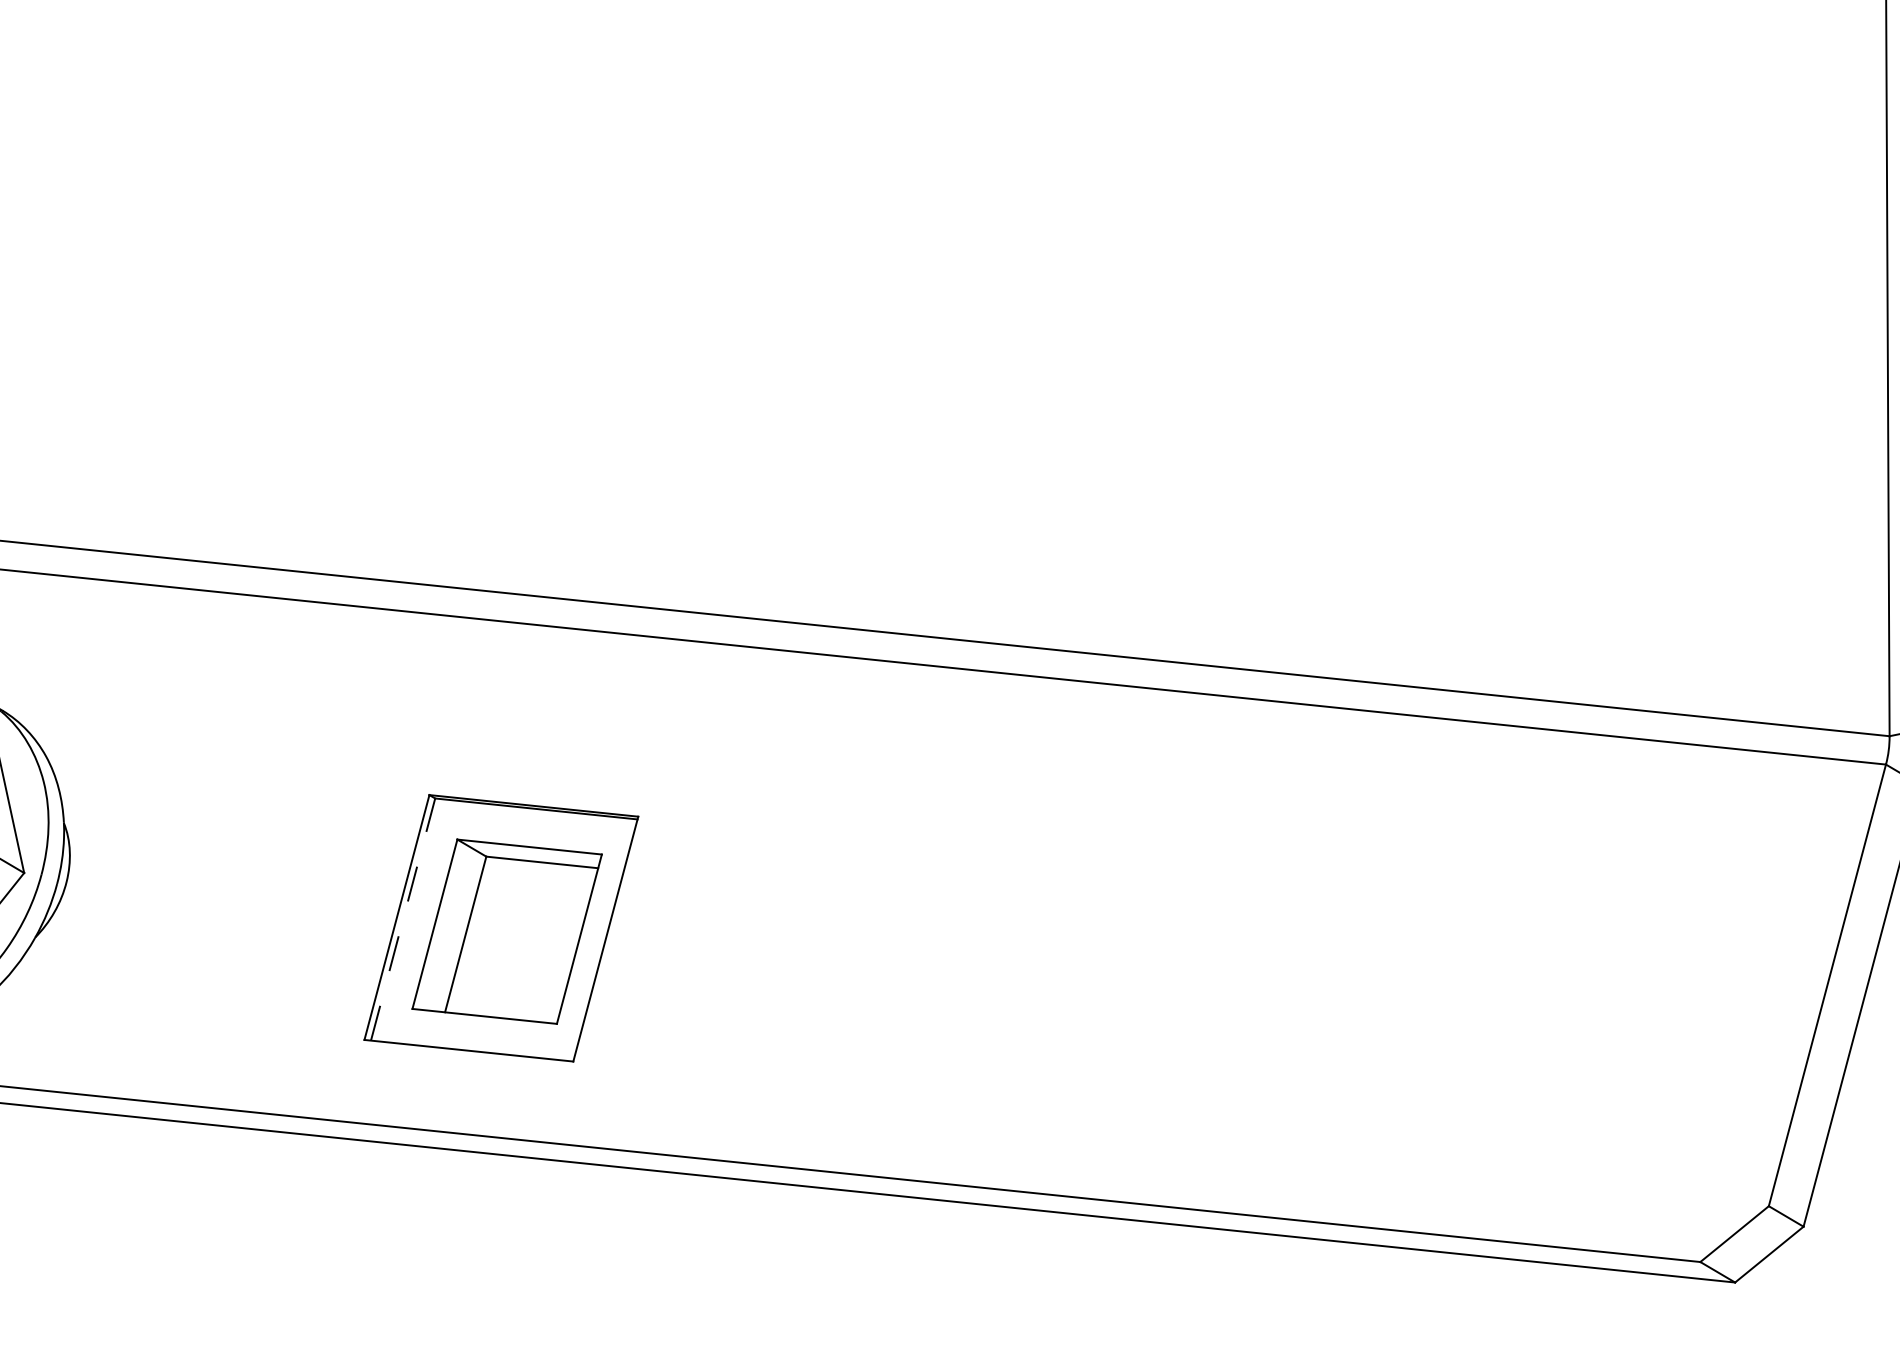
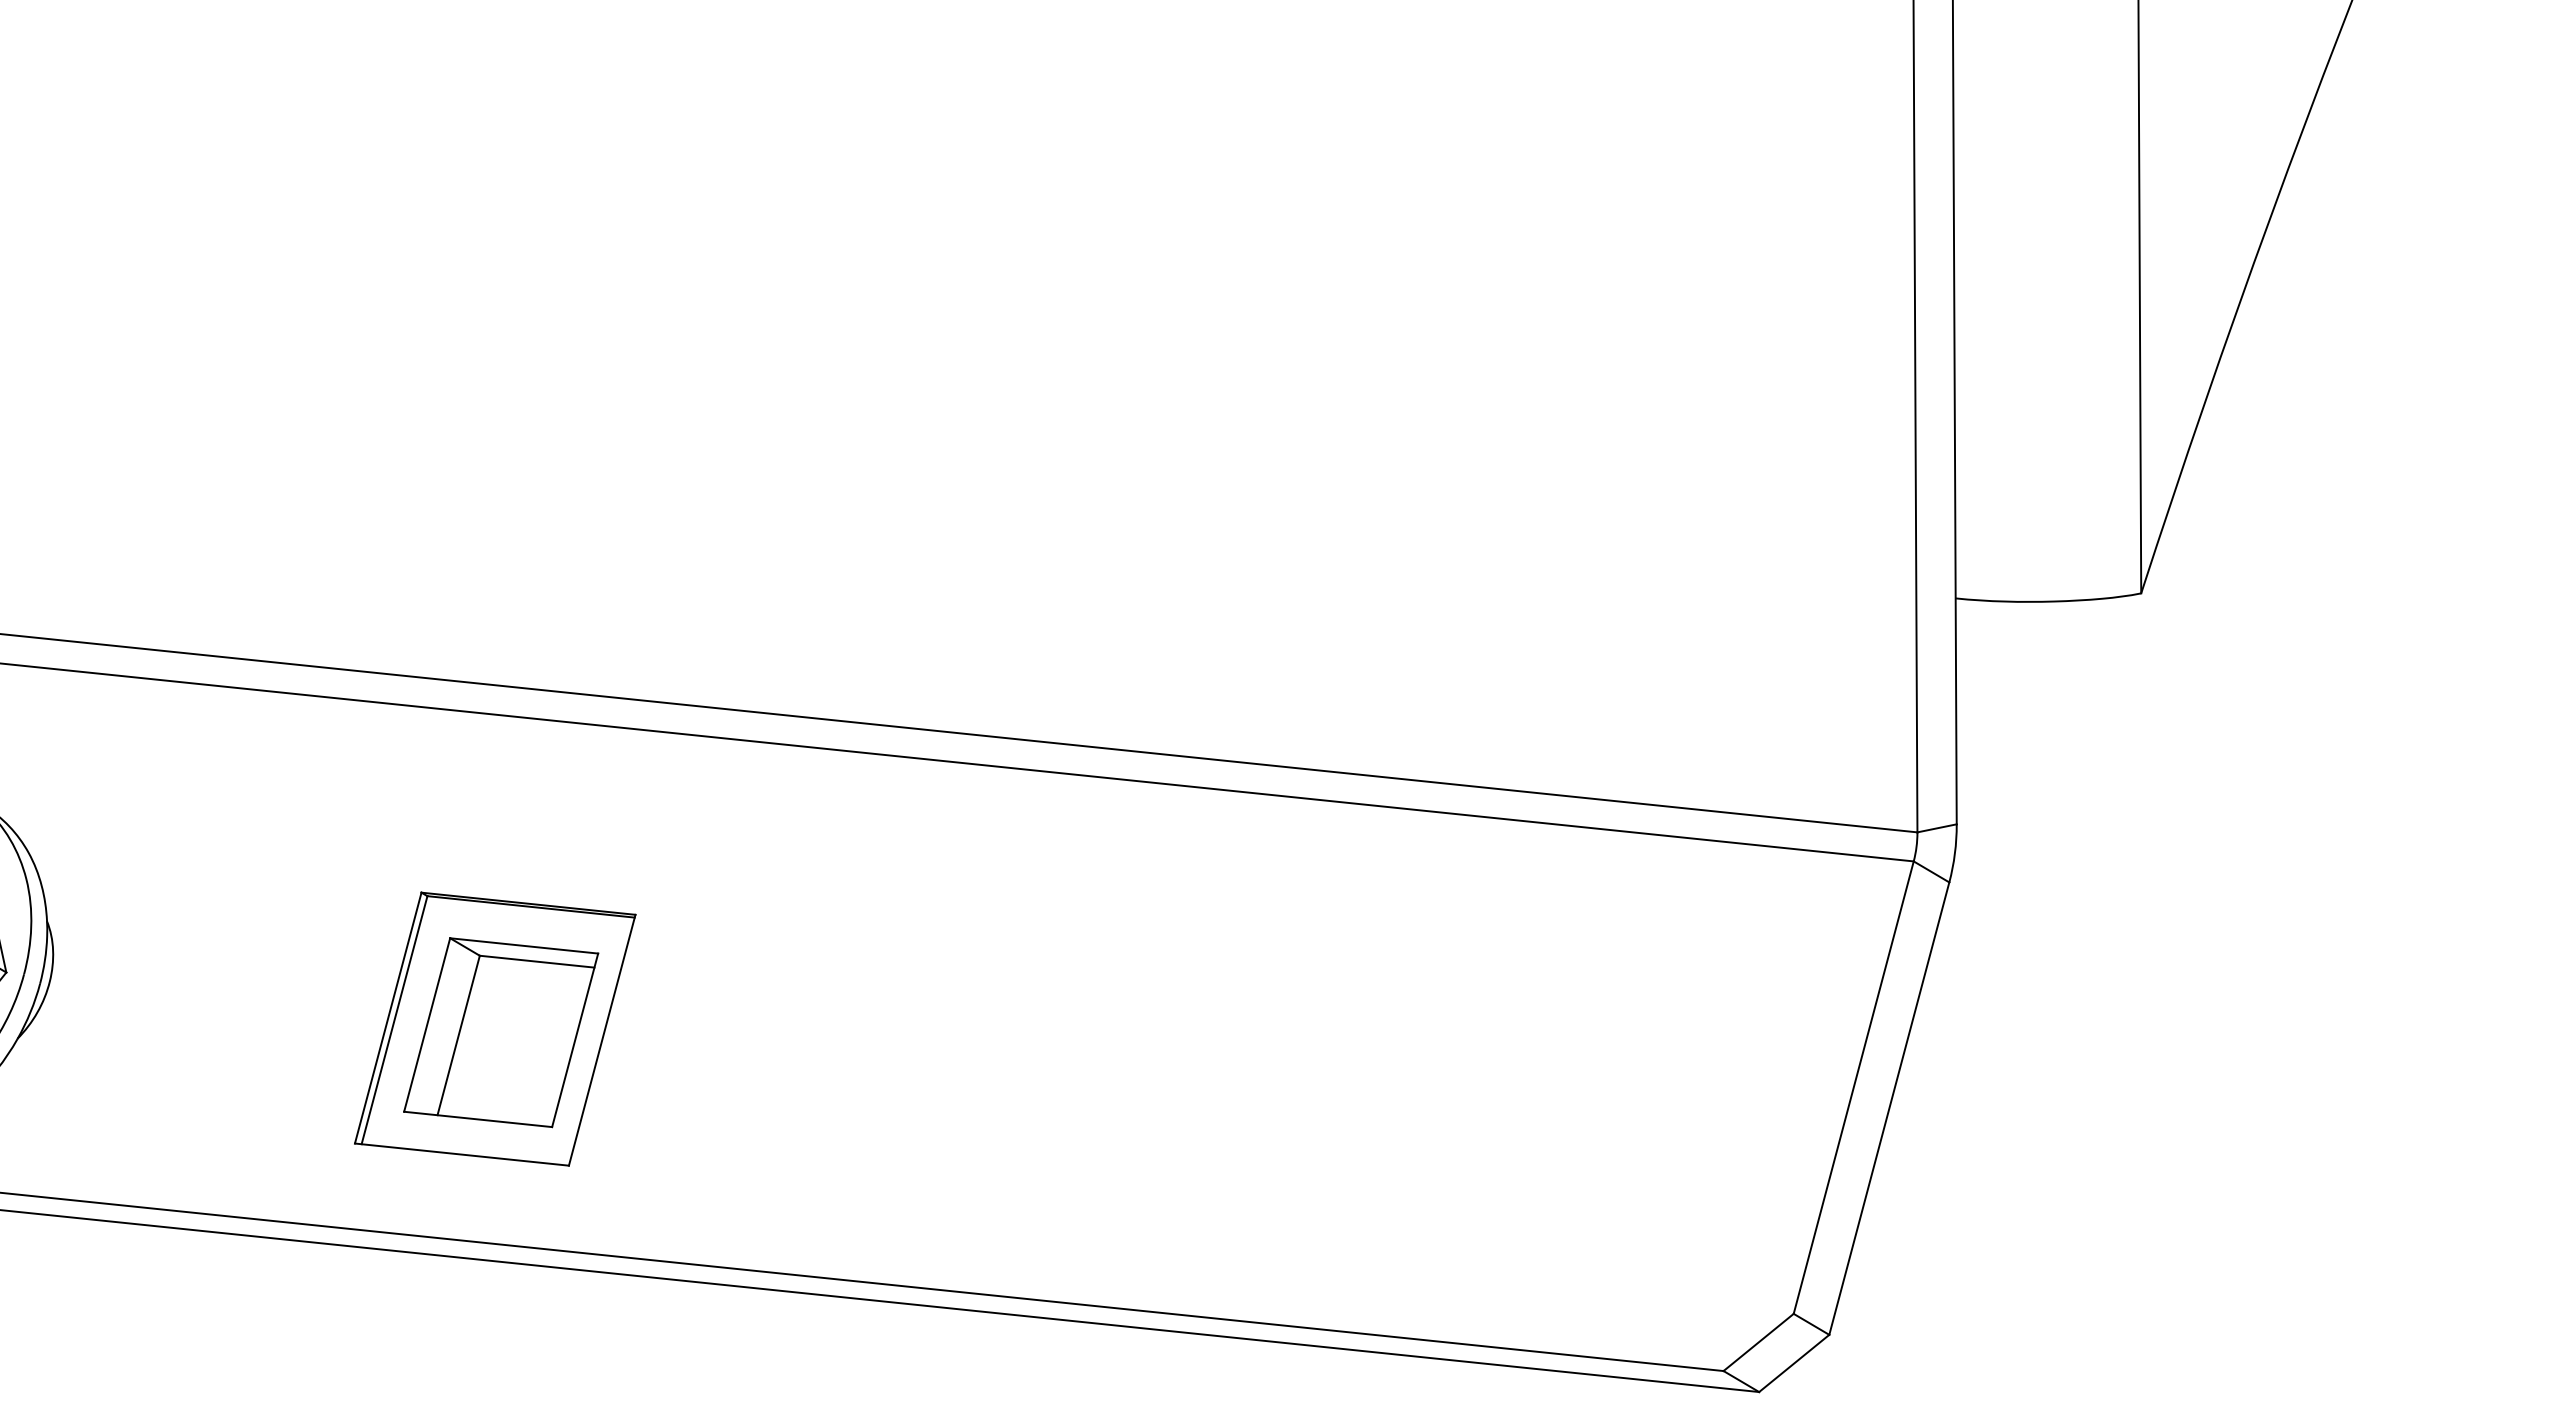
line: (403, 918) -> (394, 1019), dashed -> solid

